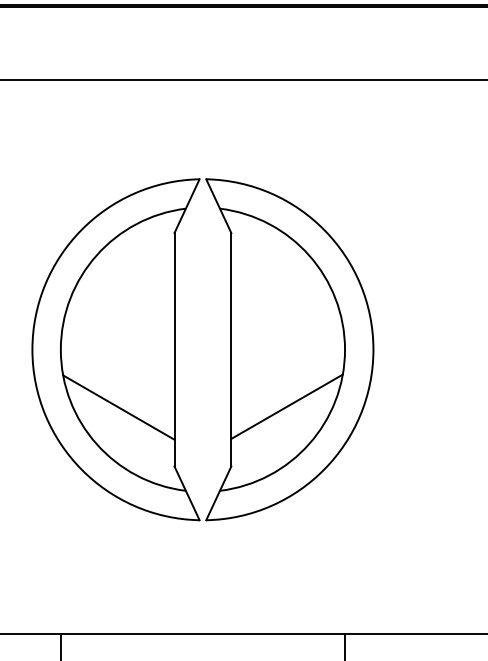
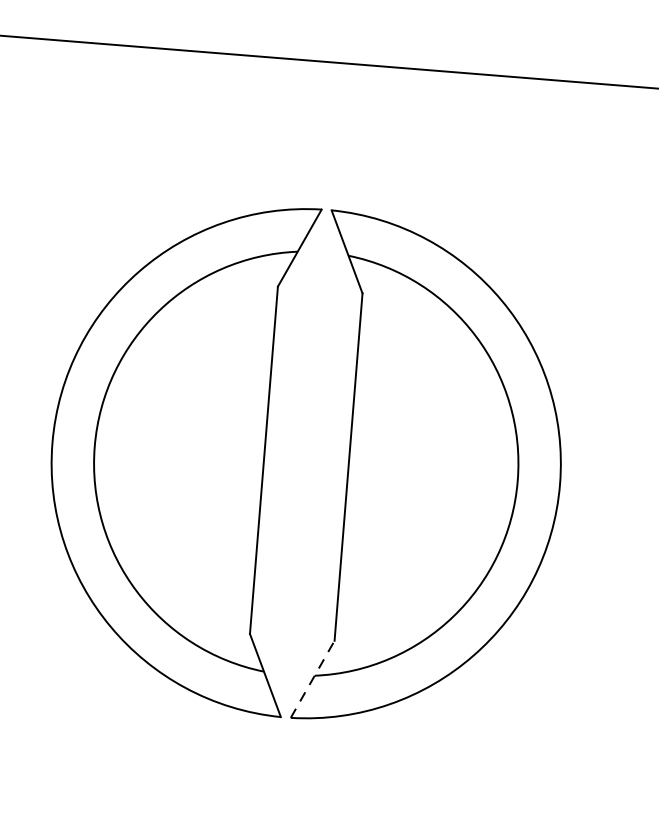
line: (286, 406) -> (423, 558), removed
line: (118, 407) -> (173, 539), removed
line: (218, 493) -> (312, 679), solid -> dashed

